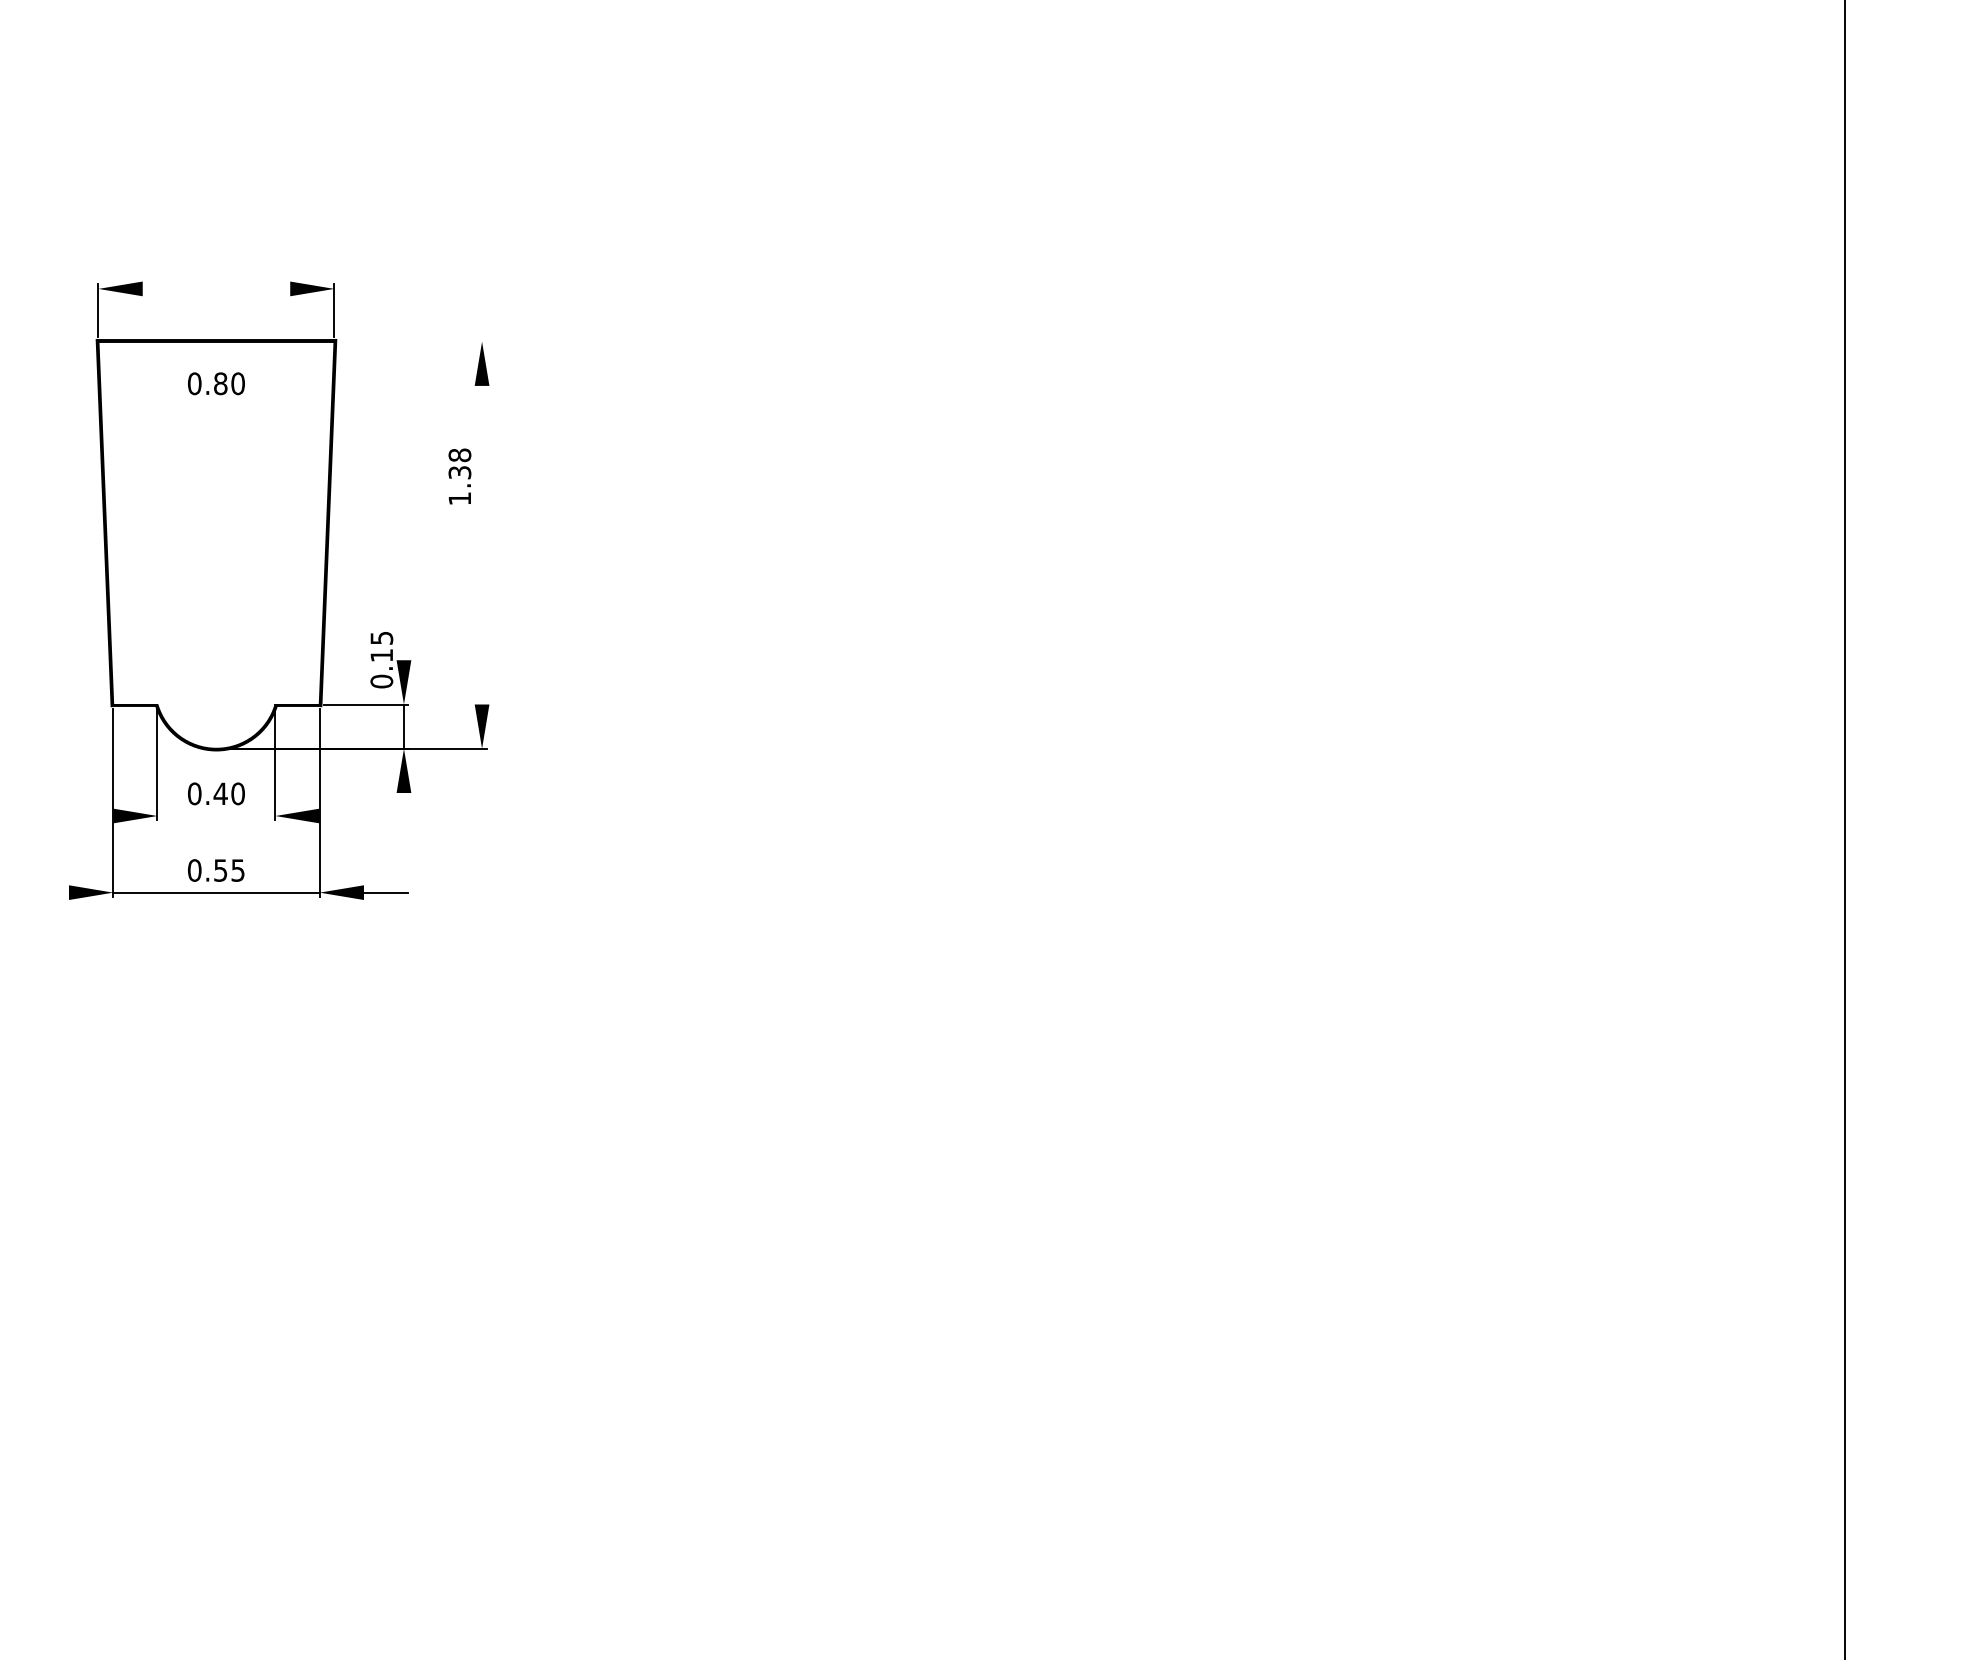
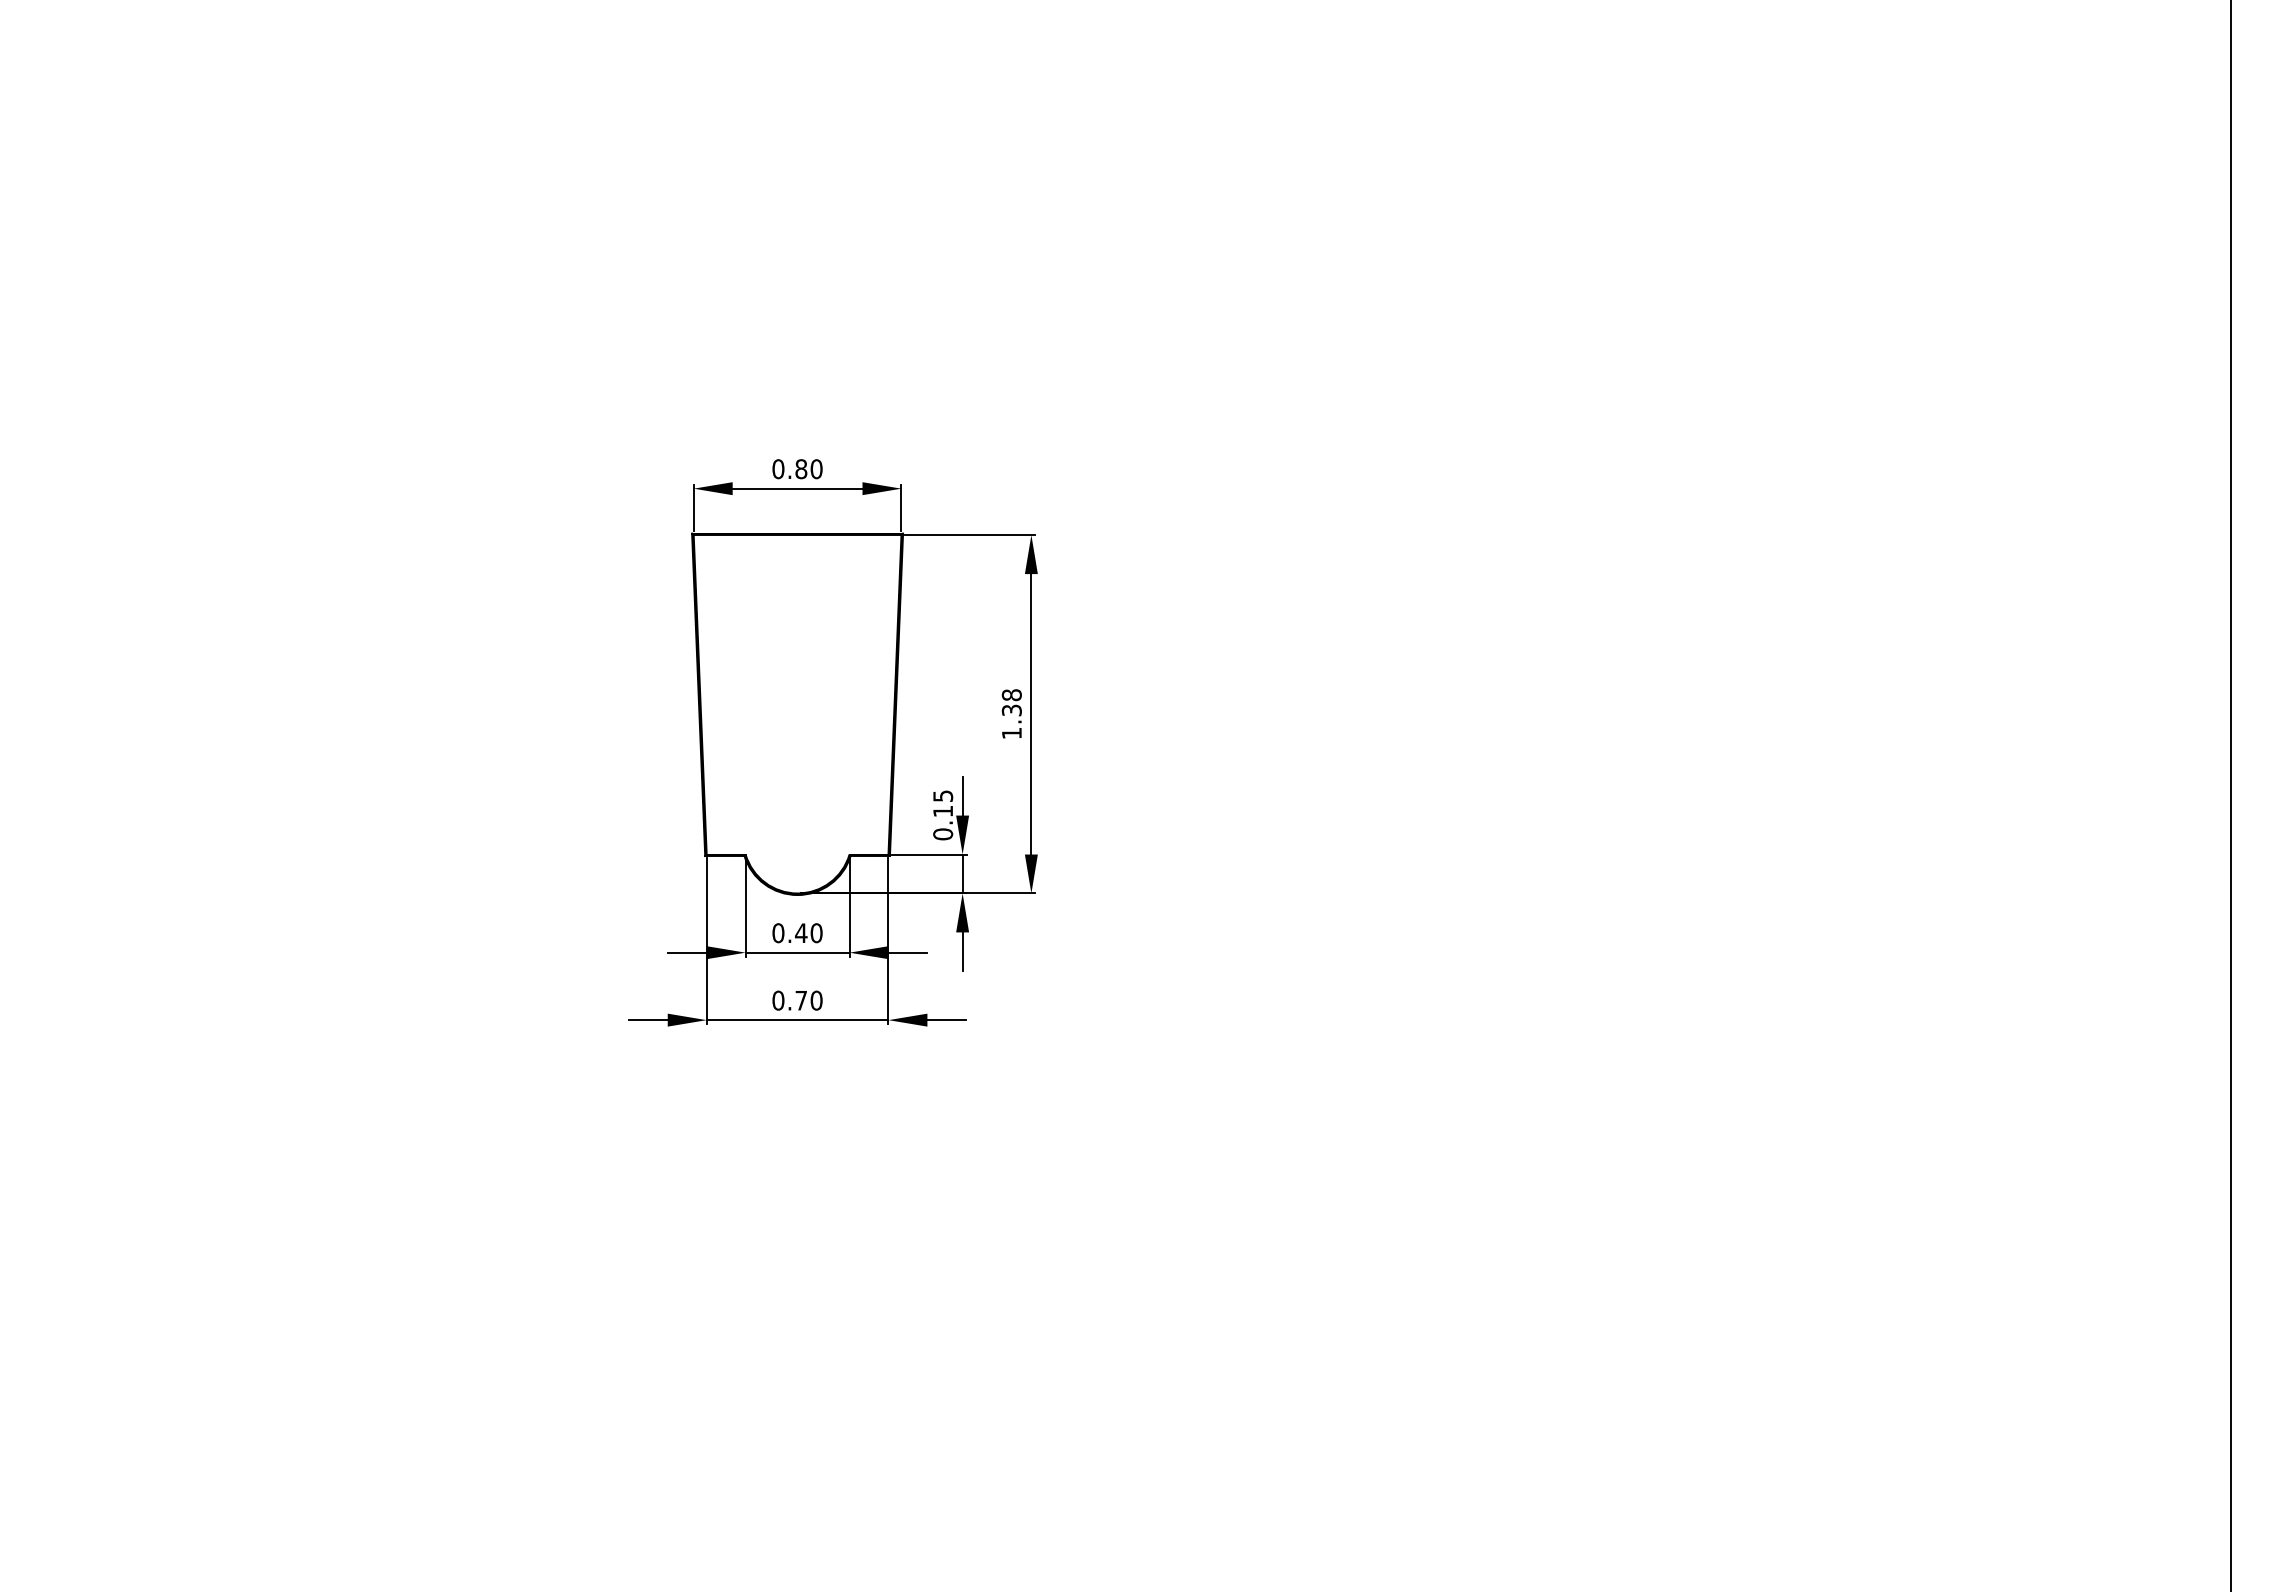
line: (216, 288) -> (797, 488), added
line: (412, 342) -> (970, 535), added
text: (216, 384) -> (797, 469), moved
text: (459, 476) -> (1011, 713), moved
line: (482, 545) -> (1031, 714), added
line: (403, 637) -> (962, 795), added
line: (403, 814) -> (962, 951), added
line: (90, 815) -> (686, 952), added
line: (216, 815) -> (797, 952), added
line: (341, 815) -> (907, 952), added
text: (228, 870) -> (808, 1000), 0.55 -> 0.70
line: (45, 893) -> (647, 1020), added

